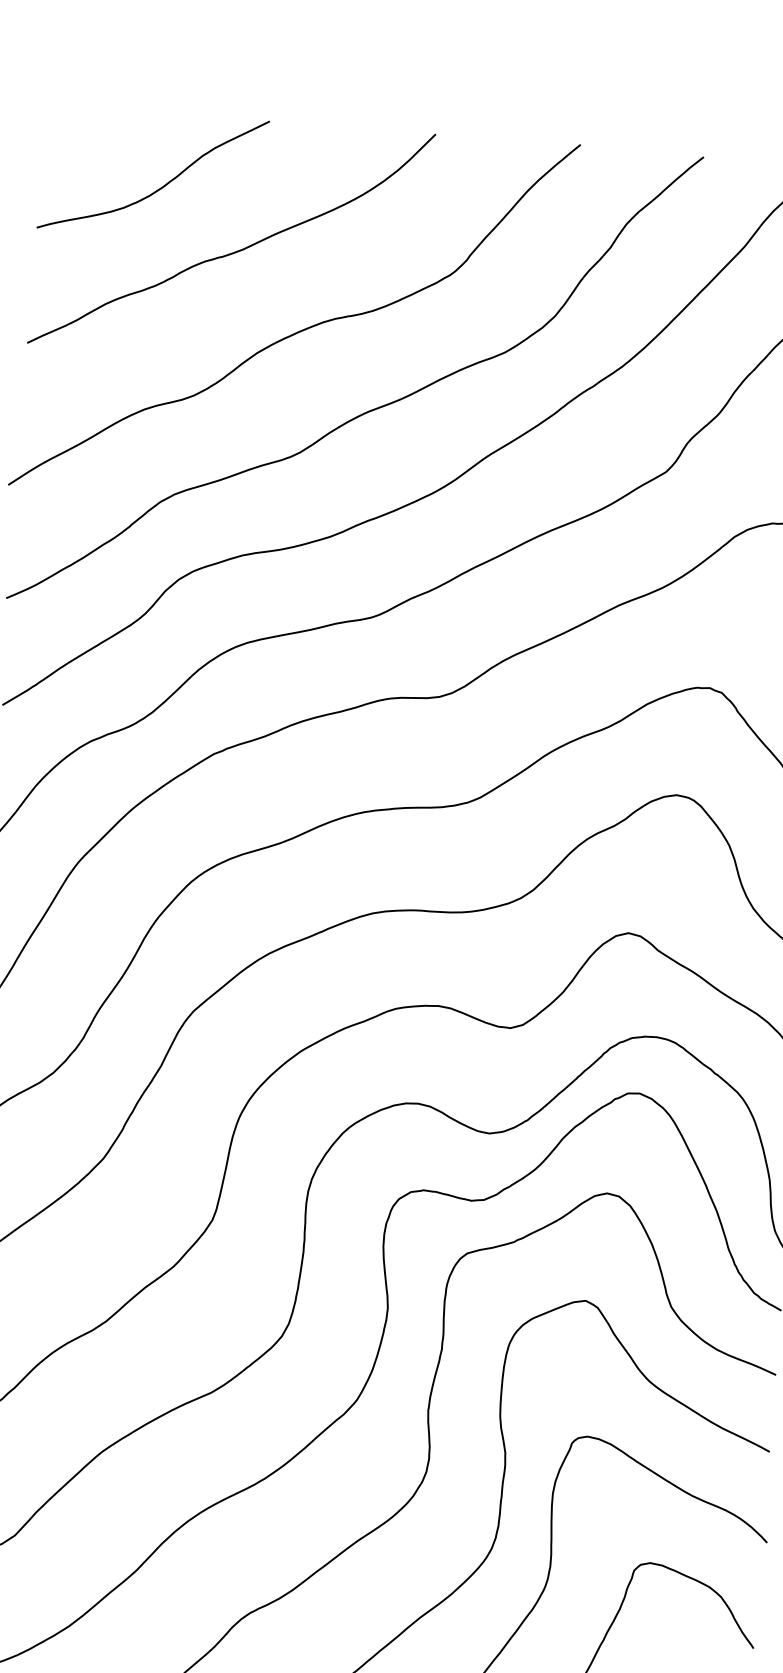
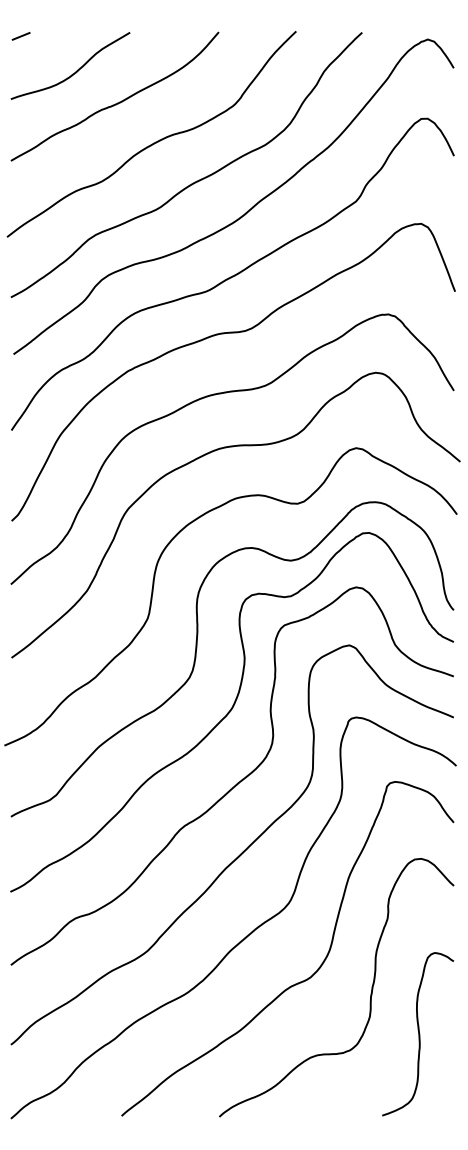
line: (64, 111) -> (20, 36), added

